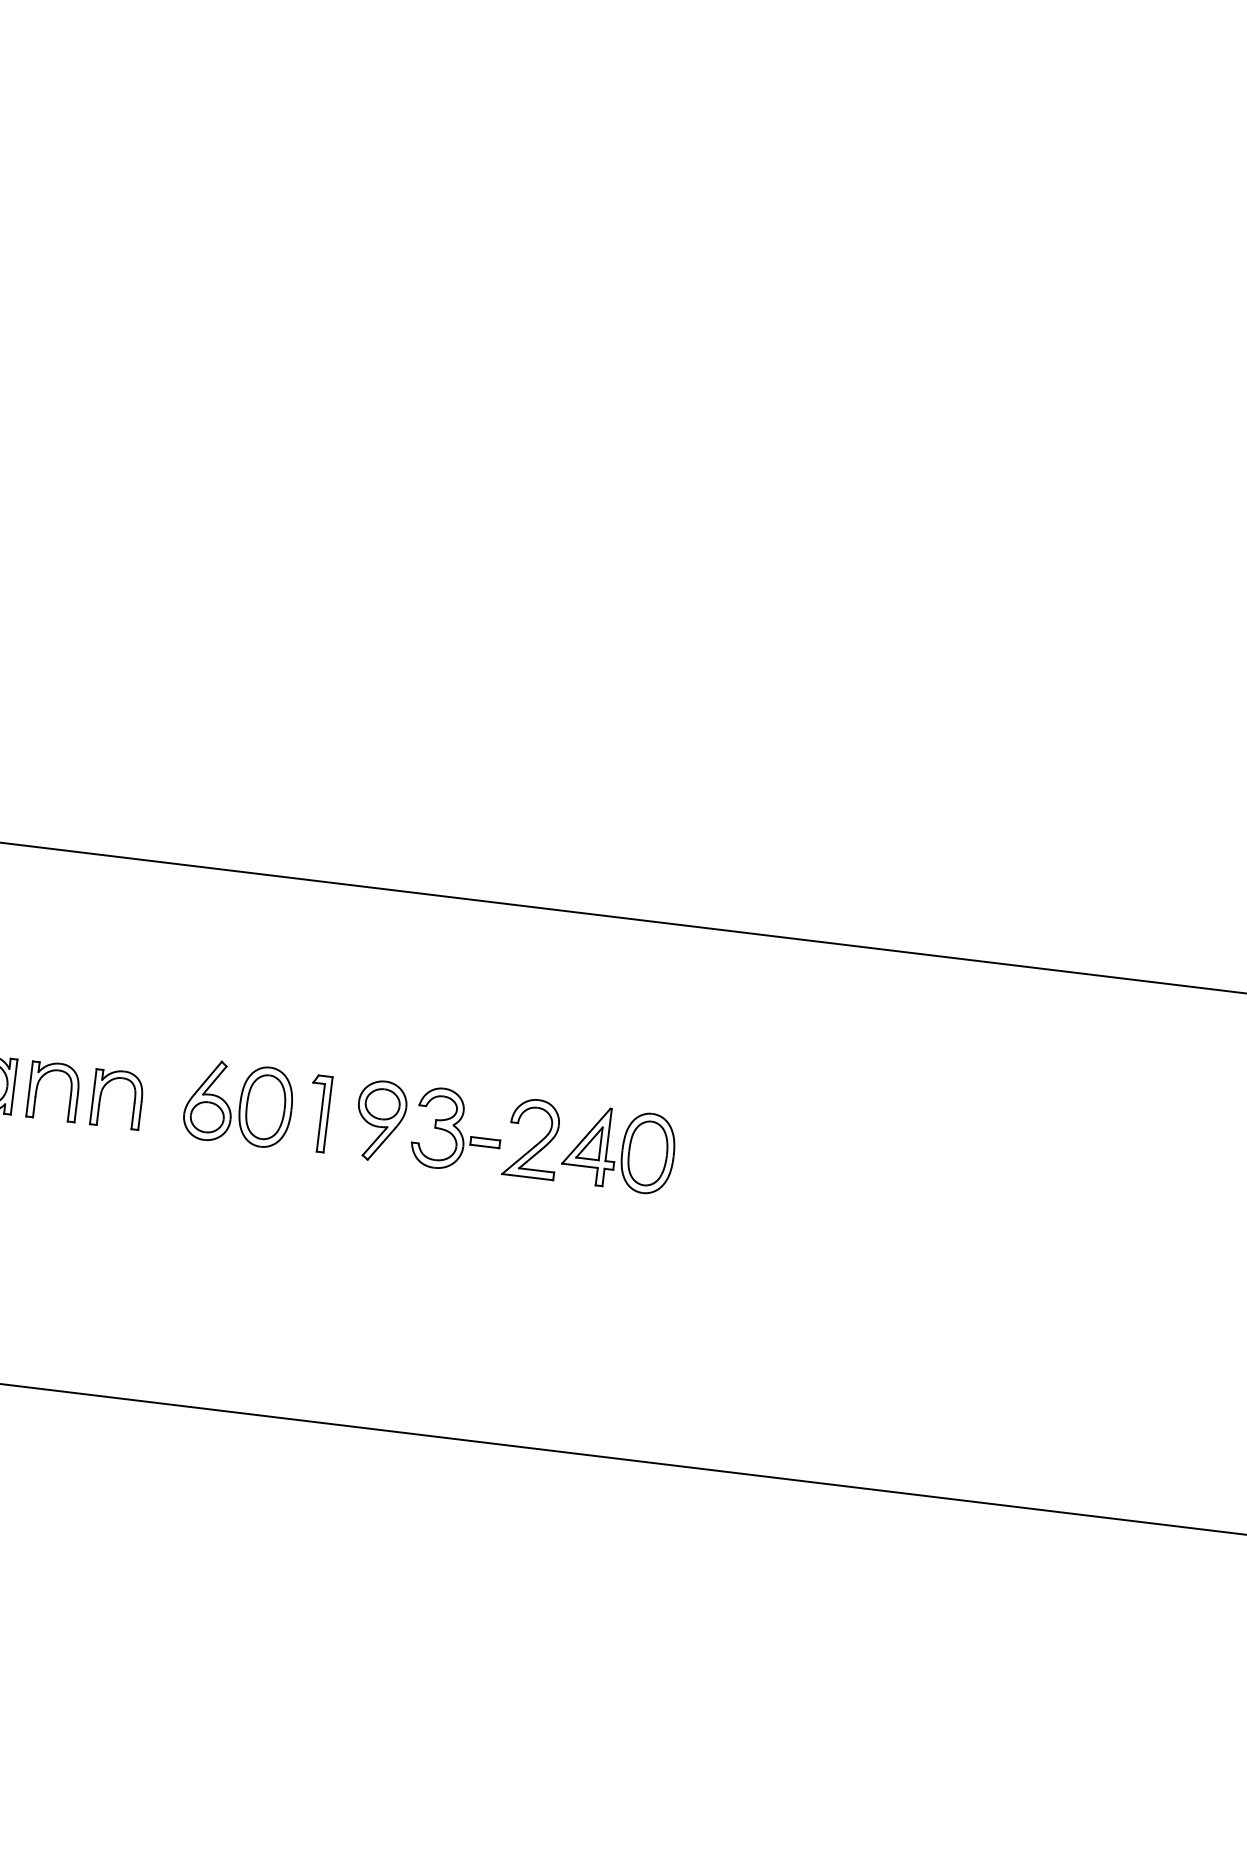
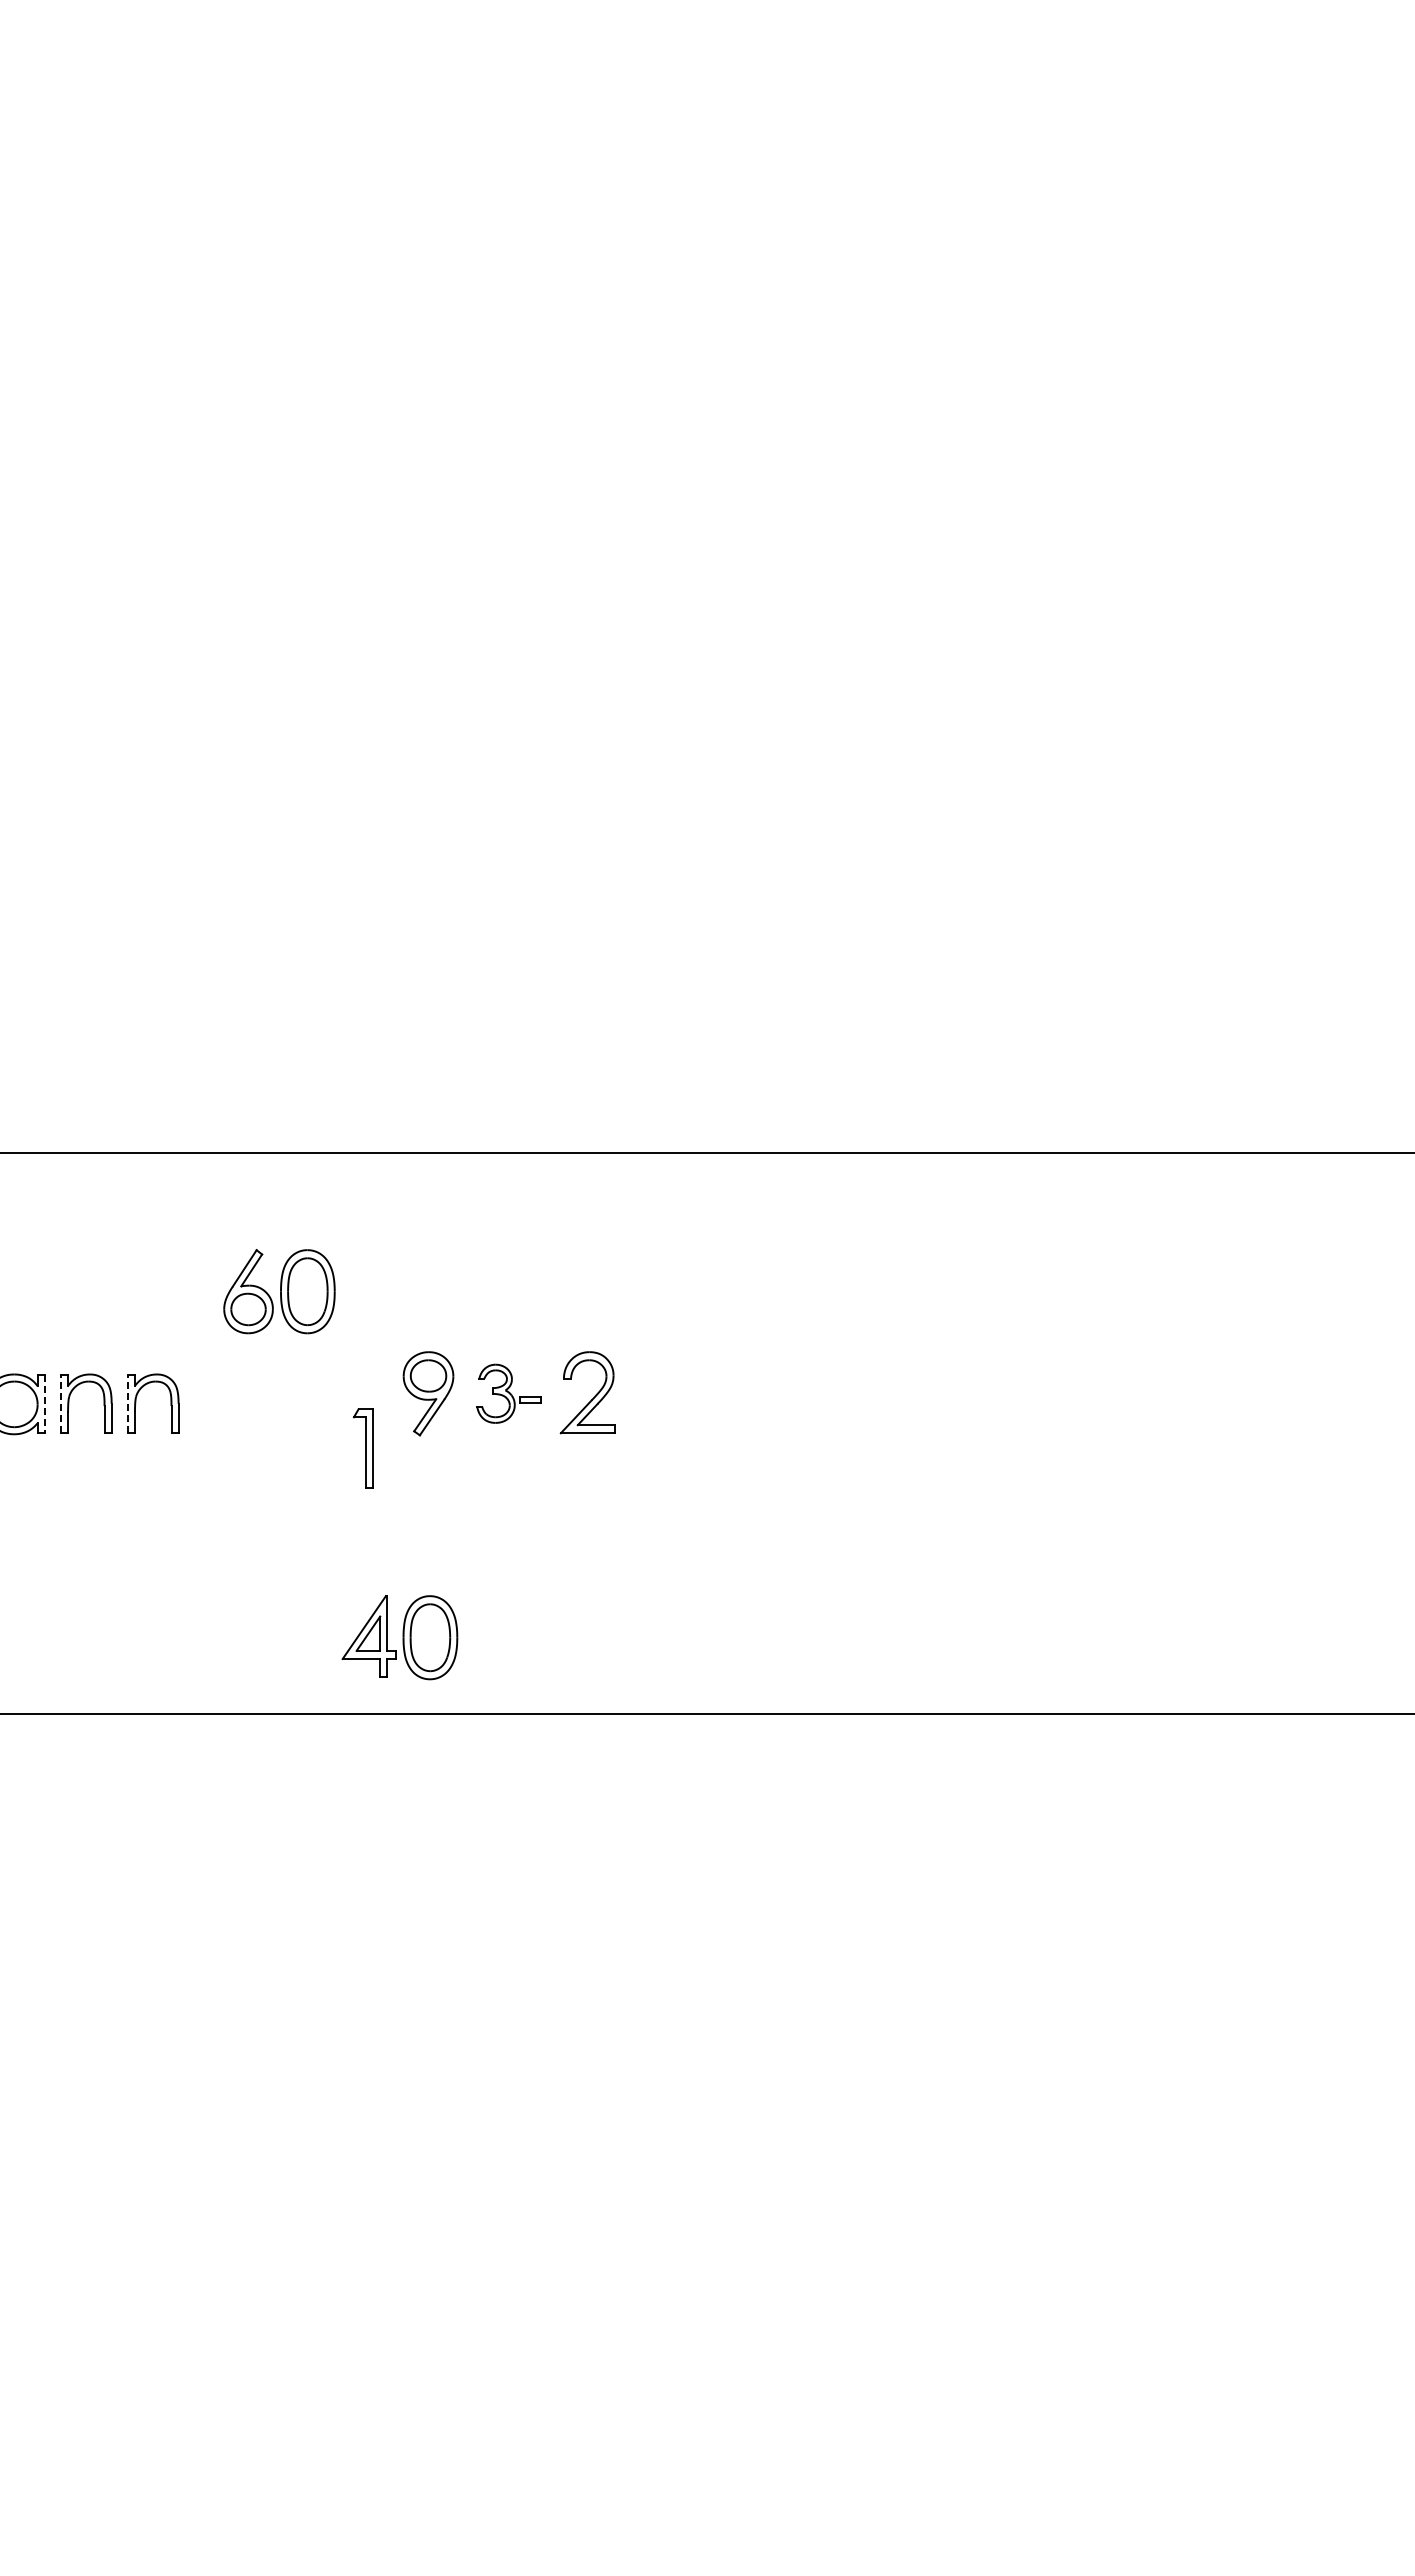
line: (13, 1087) -> (44, 1404), solid -> dashed
line: (29, 1089) -> (60, 1404), solid -> dashed
line: (92, 1096) -> (127, 1404), solid -> dashed
part: (238, 1103) -> (279, 1291), moved
part: (318, 1113) -> (363, 1448), moved
part: (456, 1130) -> (508, 1393), size x0.7
part: (618, 1149) -> (399, 1637), moved

